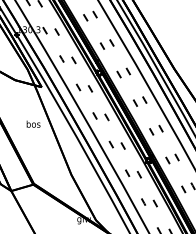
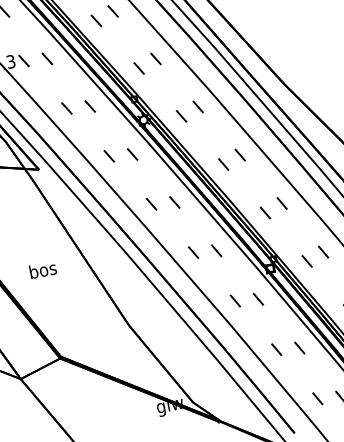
text: (33, 123) -> (42, 268), moved

